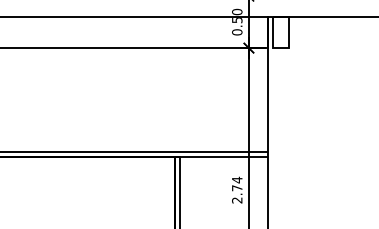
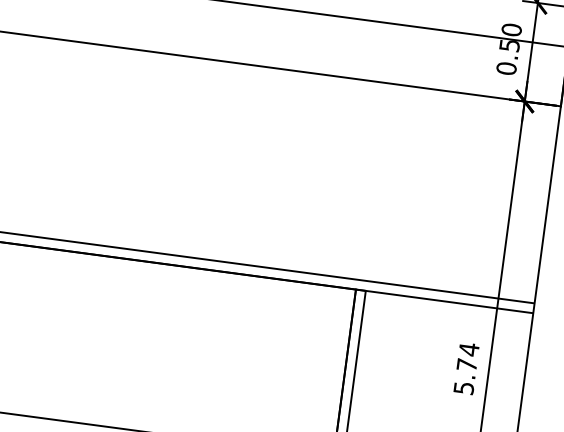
text: (237, 200) -> (464, 388), 2.74 -> 5.74

